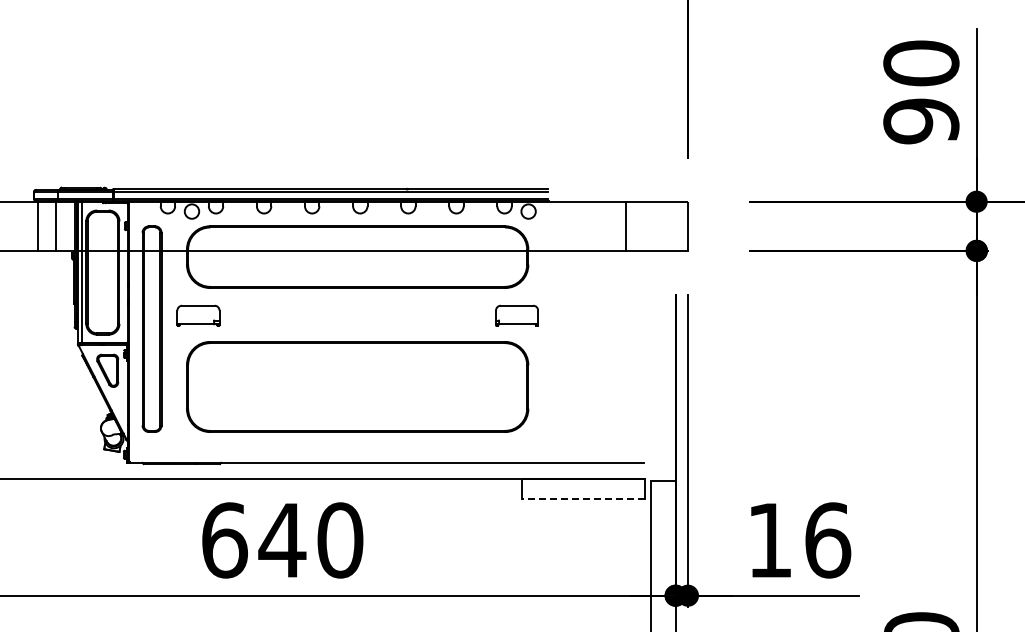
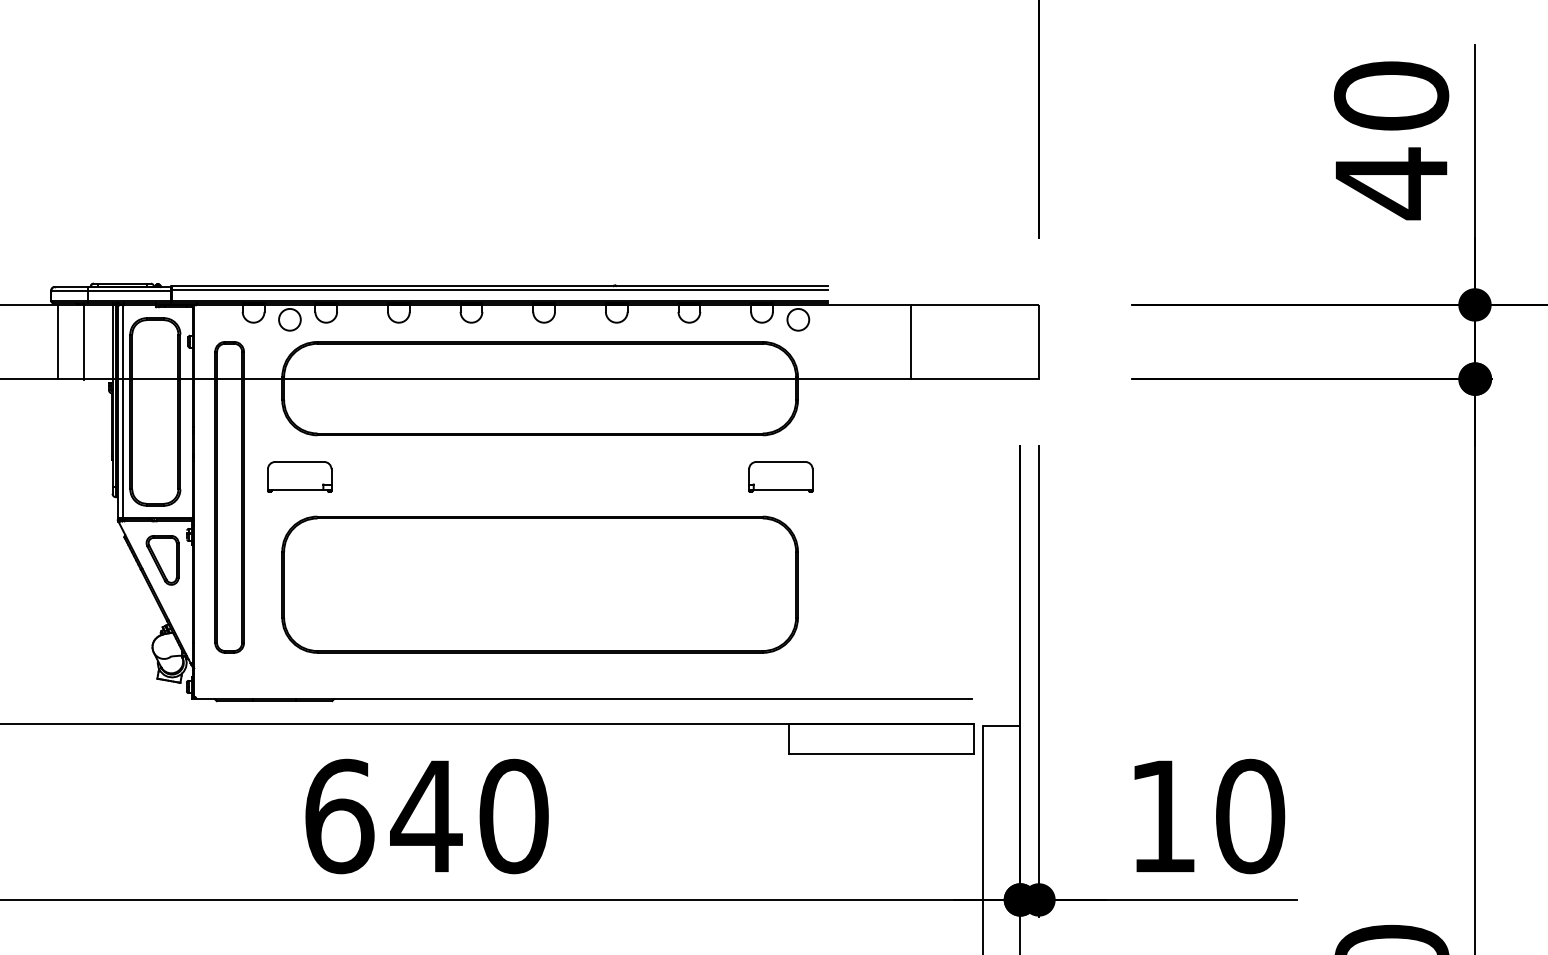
text: (921, 121) -> (1391, 183), 90 -> 40
line: (626, 225) -> (911, 340), moved
line: (583, 498) -> (881, 753), dashed -> solid
text: (828, 540) -> (1251, 816), 16 -> 10

